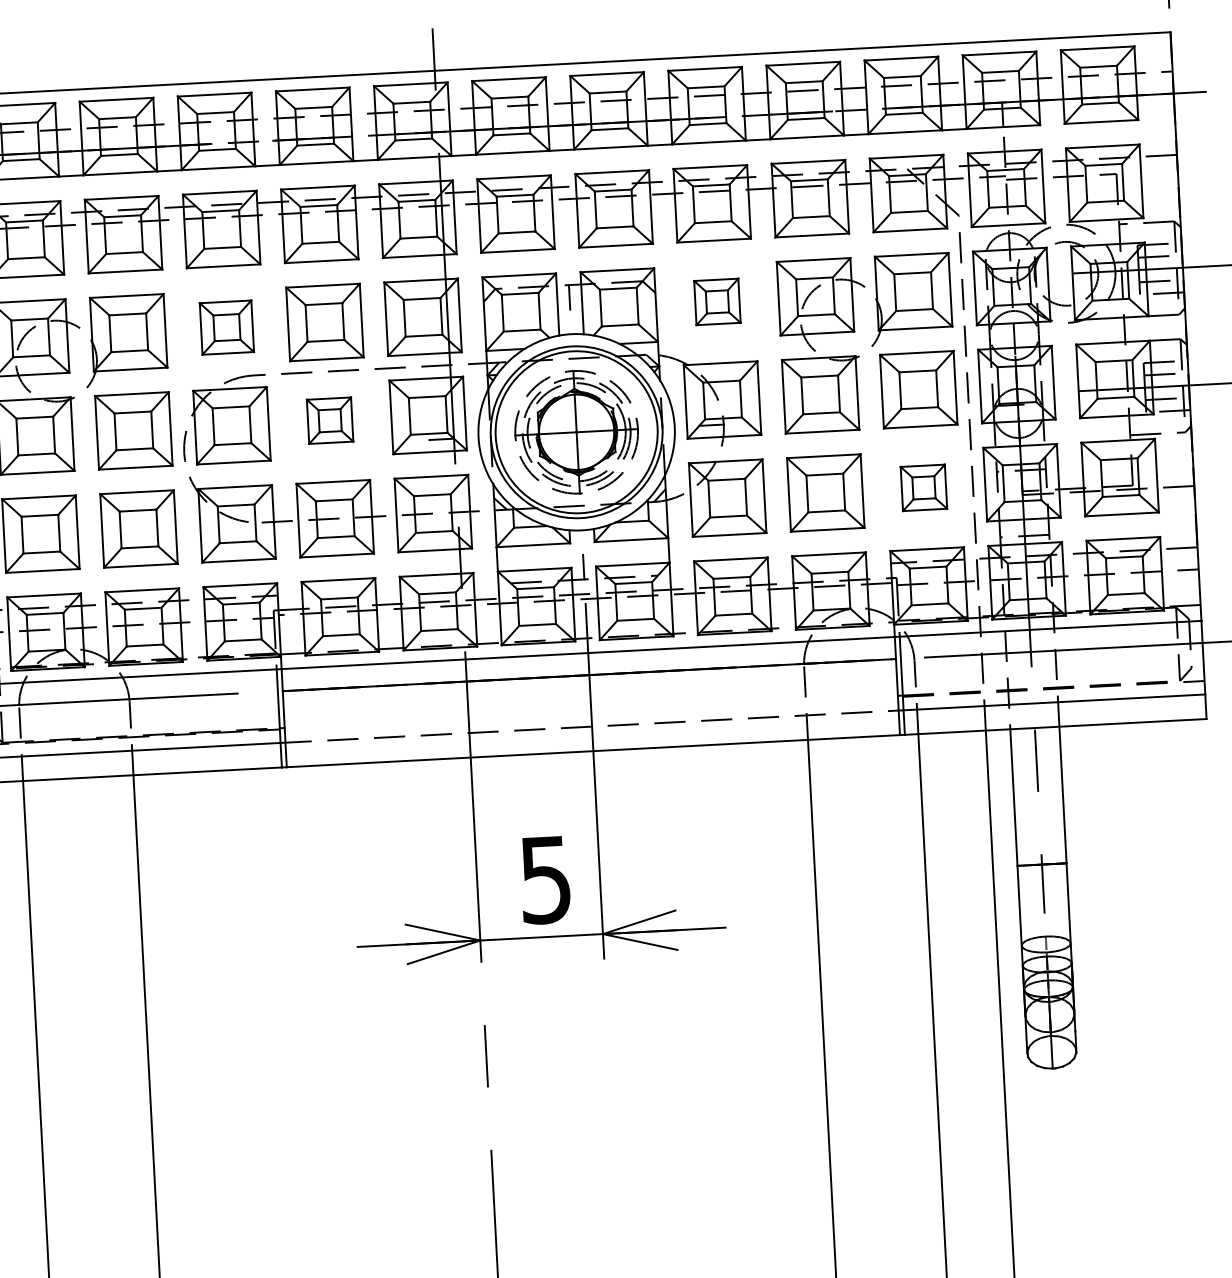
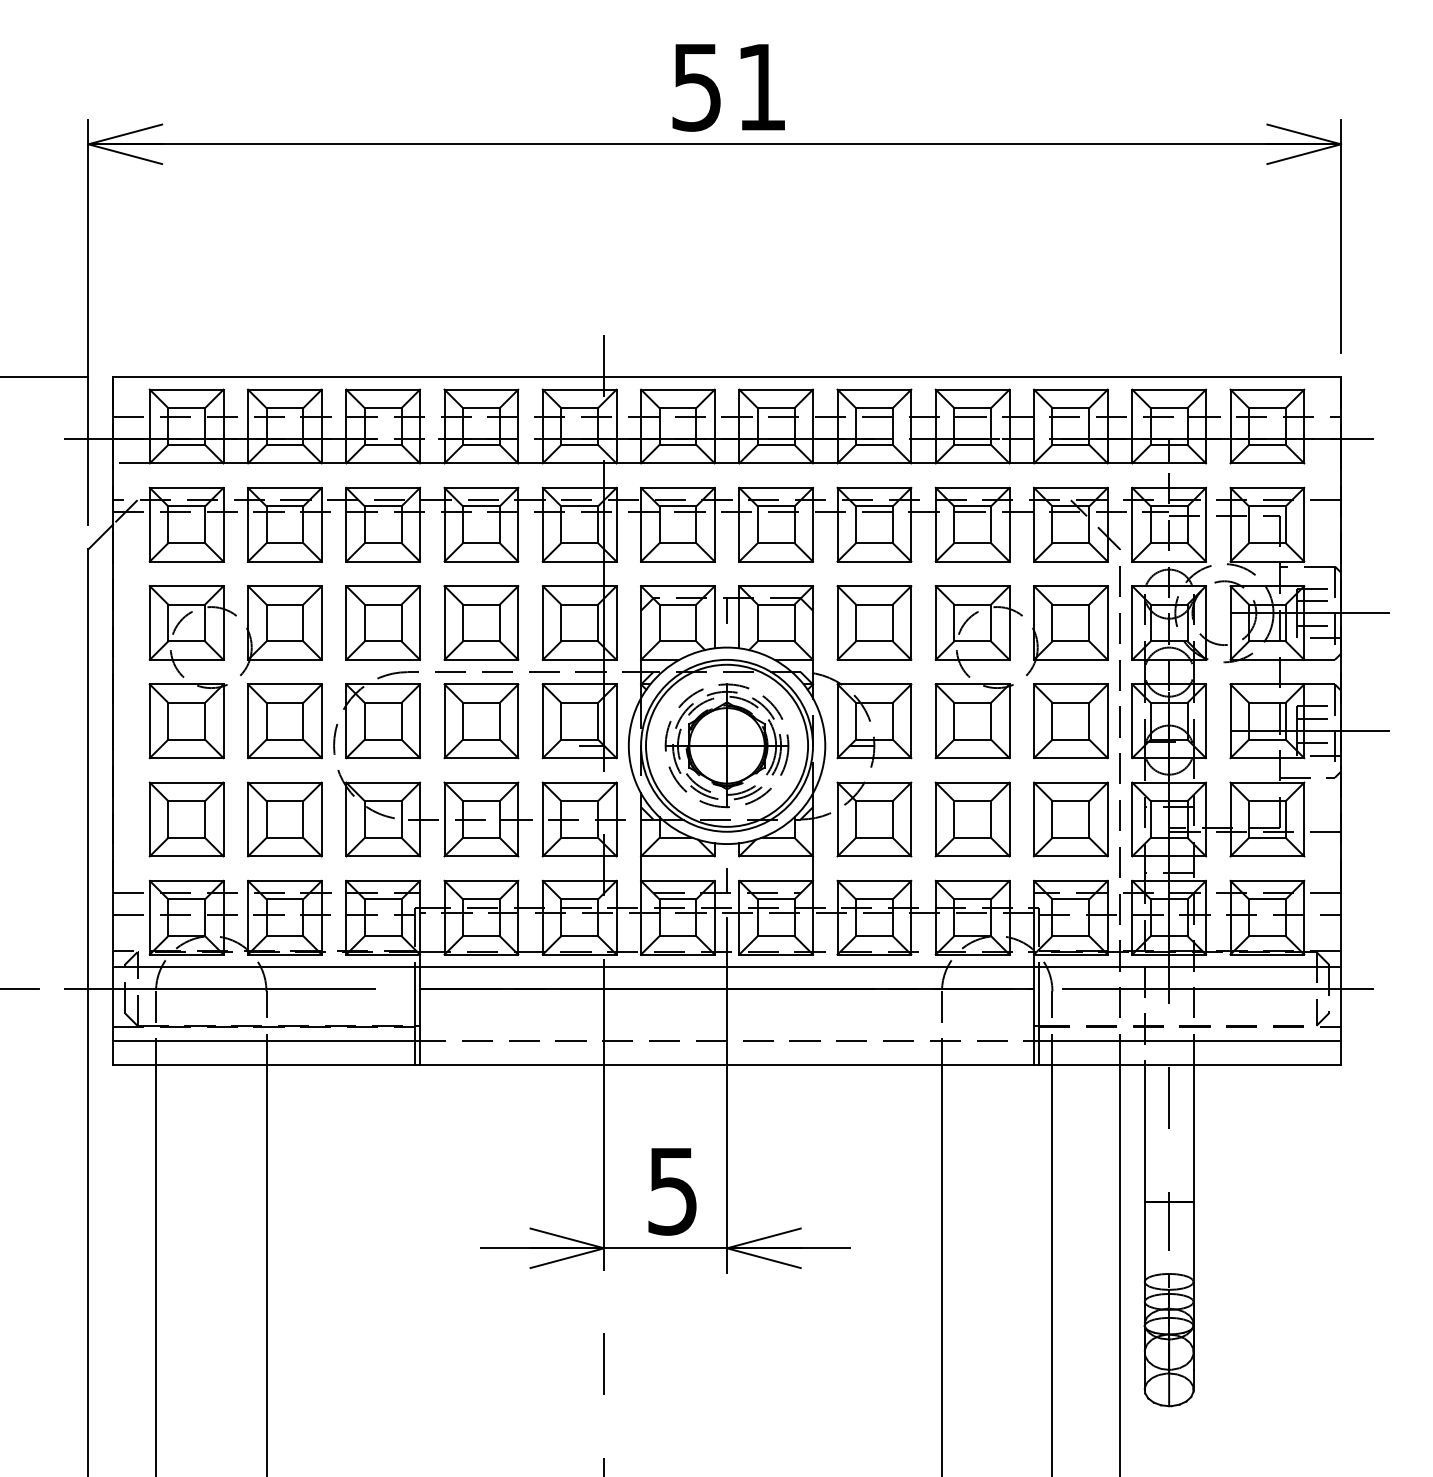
part: (717, 301) -> (874, 622), size x1.67
part: (227, 327) -> (383, 622), size x1.43
part: (330, 420) -> (481, 721), size x1.67
part: (923, 487) -> (1070, 819), size x1.67

